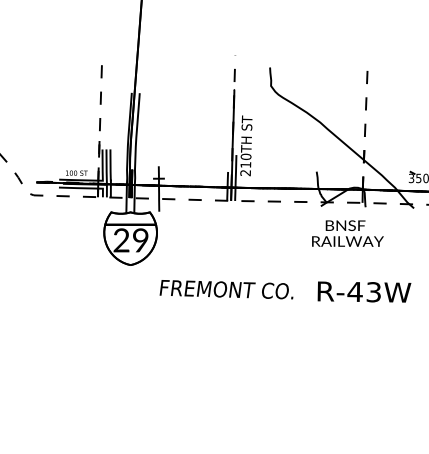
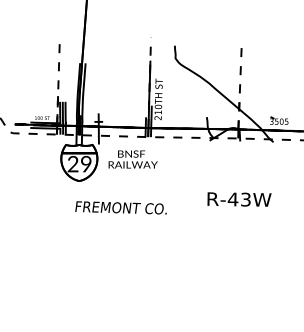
text: (346, 233) -> (132, 159), moved
text: (225, 289) -> (120, 207), moved

